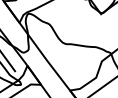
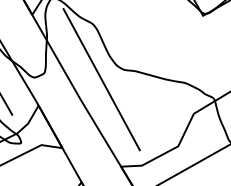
line: (56, 49) -> (102, 78), added

